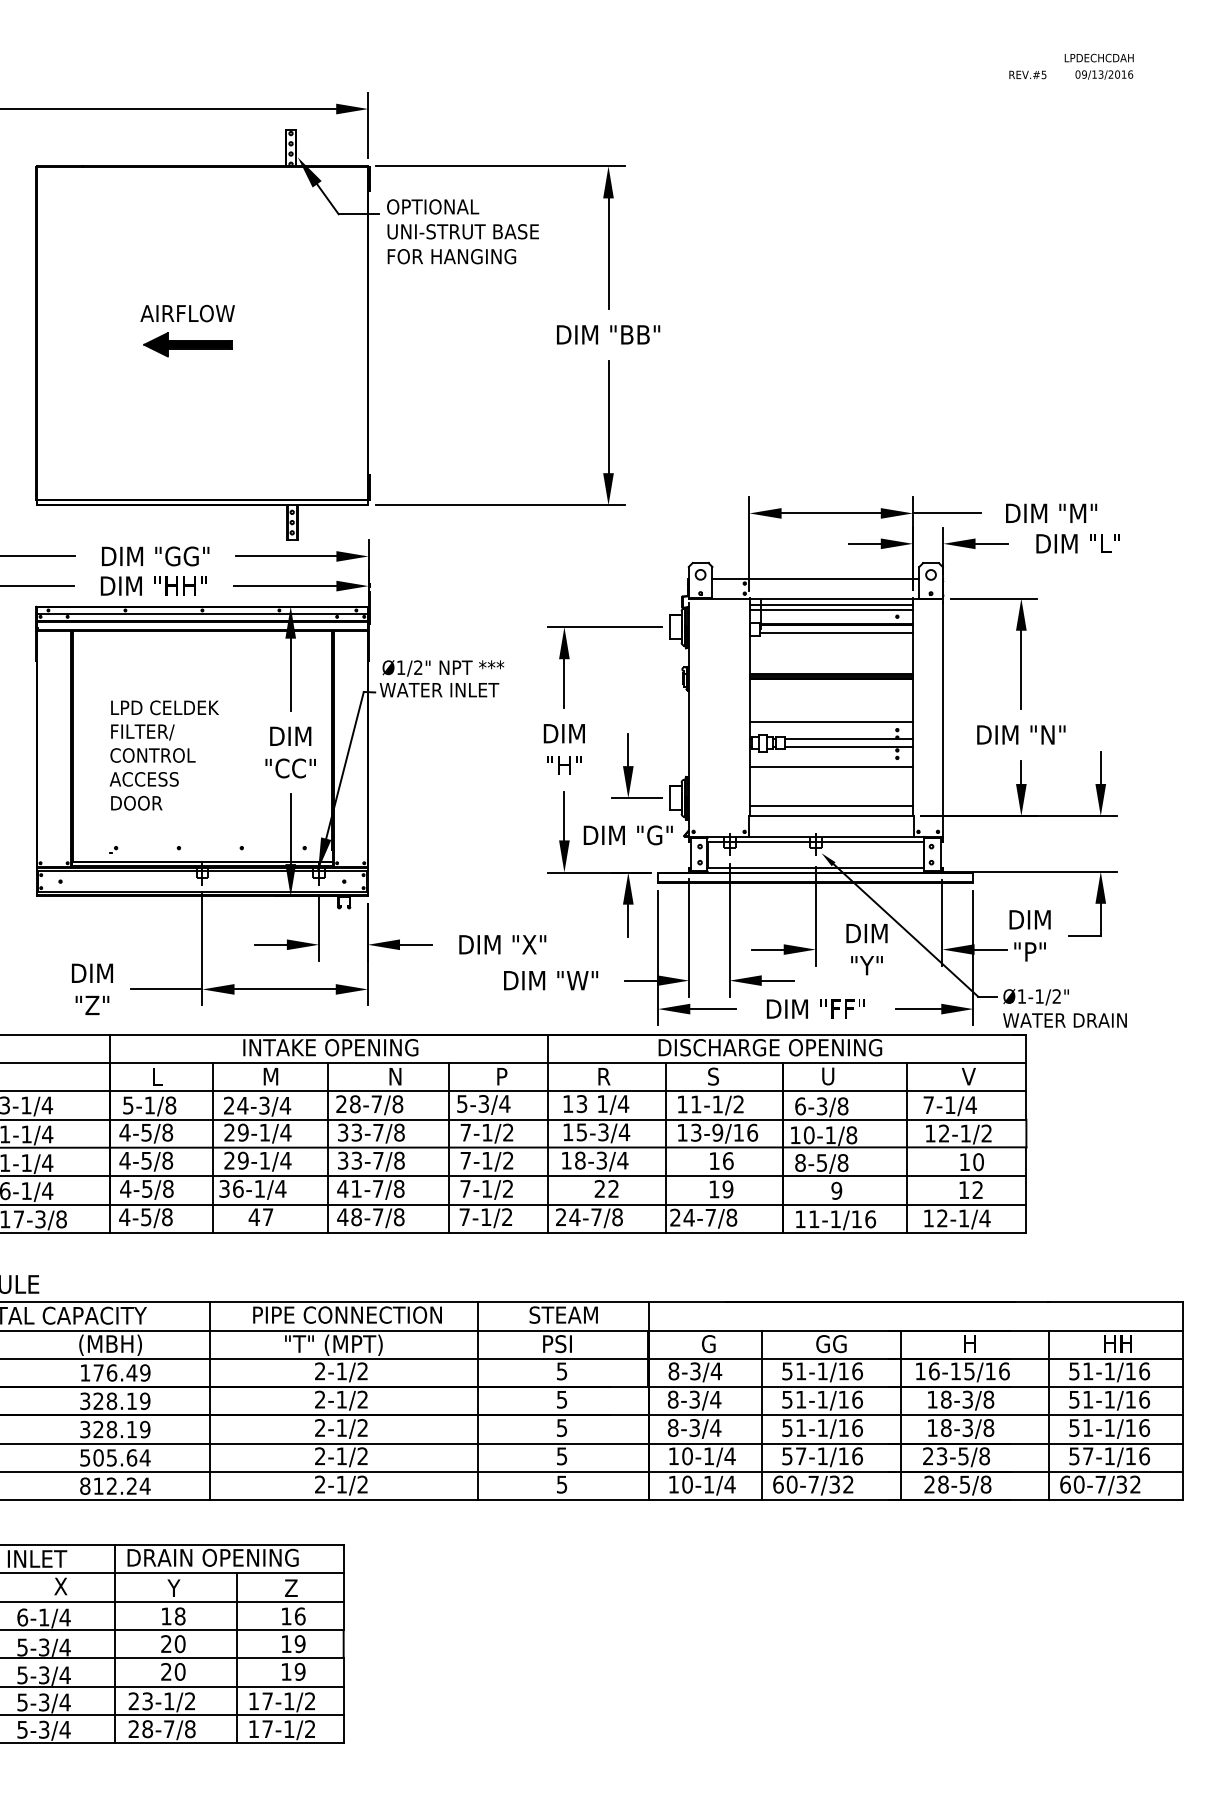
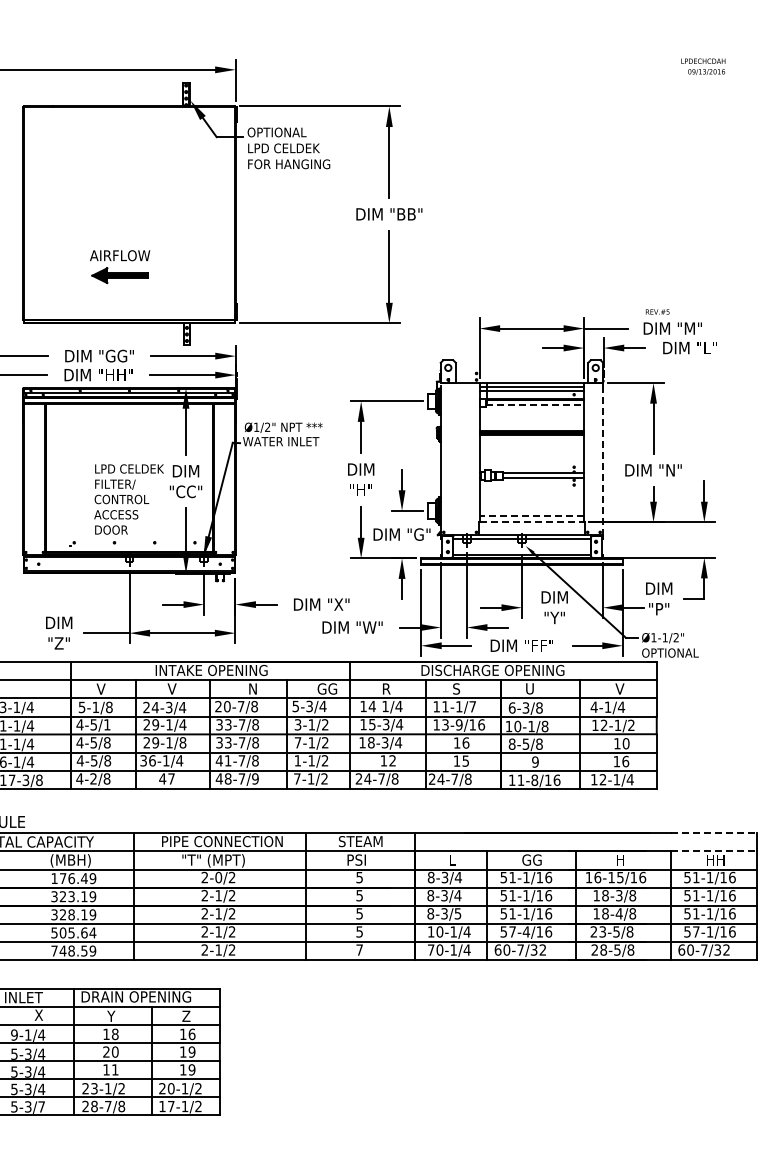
text: (1099, 66) -> (703, 66), moved
text: (1027, 74) -> (657, 311), moved
text: (463, 231) -> (296, 148), UNI-STRUT BASE -> LPD CELDEK
part: (188, 331) -> (120, 267), moved
line: (815, 578) -> (521, 370), removed
line: (836, 633) -> (535, 405), solid -> dashed
line: (943, 719) -> (603, 460), solid -> dashed
line: (830, 721) -> (531, 461), removed
text: (163, 755) -> (128, 499), moved
line: (830, 766) -> (531, 490), removed
line: (830, 807) -> (531, 516), solid -> dashed
line: (832, 816) -> (532, 522), solid -> dashed
text: (1065, 1019) -> (681, 652), WATER DRAIN -> OPTIONAL
text: (157, 1075) -> (100, 688), L -> V
text: (269, 1075) -> (172, 688), M -> V
text: (511, 1075) -> (327, 688), P -> GG
text: (355, 1104) -> (227, 706), 28-7/8 -> 20-7/8
text: (580, 1104) -> (371, 706), 13 -> 14
text: (738, 1104) -> (472, 706), 11-1/2 -> 11-1/7
text: (927, 1104) -> (593, 706), 7-1/4 -> 4-1/4
text: (168, 1132) -> (107, 724), 4-5/8 -> 4-5/1
text: (464, 1132) -> (297, 724), 7-1/2 -> 3-1/2
text: (285, 1160) -> (182, 742), 29-1/4 -> 29-1/8
text: (464, 1188) -> (297, 760), 7-1/2 -> 1-1/2
text: (599, 1188) -> (383, 760), 22 -> 12
text: (727, 1188) -> (465, 760), 19 -> 15
text: (977, 1189) -> (625, 761), 12 -> 16
text: (146, 1216) -> (93, 778), 4-5/8 -> 4-2/8
text: (399, 1216) -> (255, 778), 48-7/8 -> 48-7/9
text: (835, 1219) -> (534, 780), 11-1/16 -> 11-8/16
line: (1115, 1302) -> (713, 833), solid -> dashed
line: (1115, 1330) -> (713, 851), solid -> dashed
text: (708, 1343) -> (453, 859), G -> L
text: (341, 1371) -> (218, 877), 2-1/2 -> 2-0/2
text: (111, 1400) -> (71, 896), 328.19 -> 323.19
text: (714, 1427) -> (457, 913), 8-3/4 -> 8-3/5
text: (966, 1427) -> (618, 913), 18-3/8 -> 18-4/8
text: (821, 1455) -> (525, 931), 57-1/16 -> 57-4/16
text: (561, 1483) -> (359, 949), 5 -> 7
text: (674, 1483) -> (431, 949), 10-1/4 -> 70-1/4
text: (114, 1485) -> (73, 950), 812.24 -> 748.59
text: (22, 1616) -> (14, 1034), 6-1/4 -> 9-1/4
text: (172, 1671) -> (110, 1069), 20 -> 11
text: (260, 1700) -> (166, 1088), 17-1/2 -> 20-1/2
text: (64, 1729) -> (41, 1106), 5-3/4 -> 5-3/7

